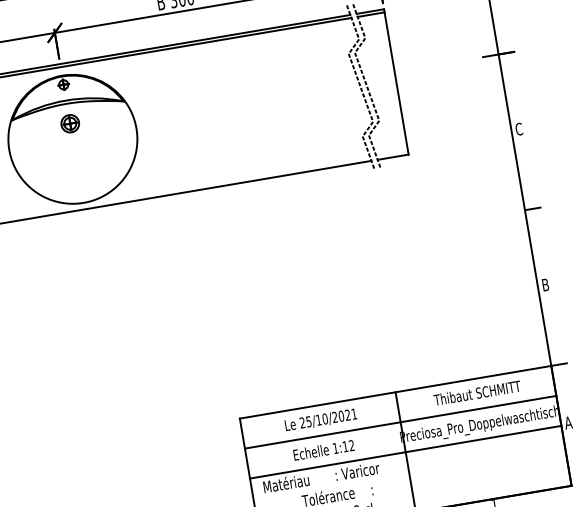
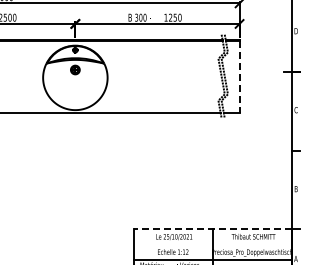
line: (396, 83) -> (239, 77), solid -> dashed
line: (395, 392) -> (213, 229), solid -> dashed
line: (400, 421) -> (213, 244), removed

